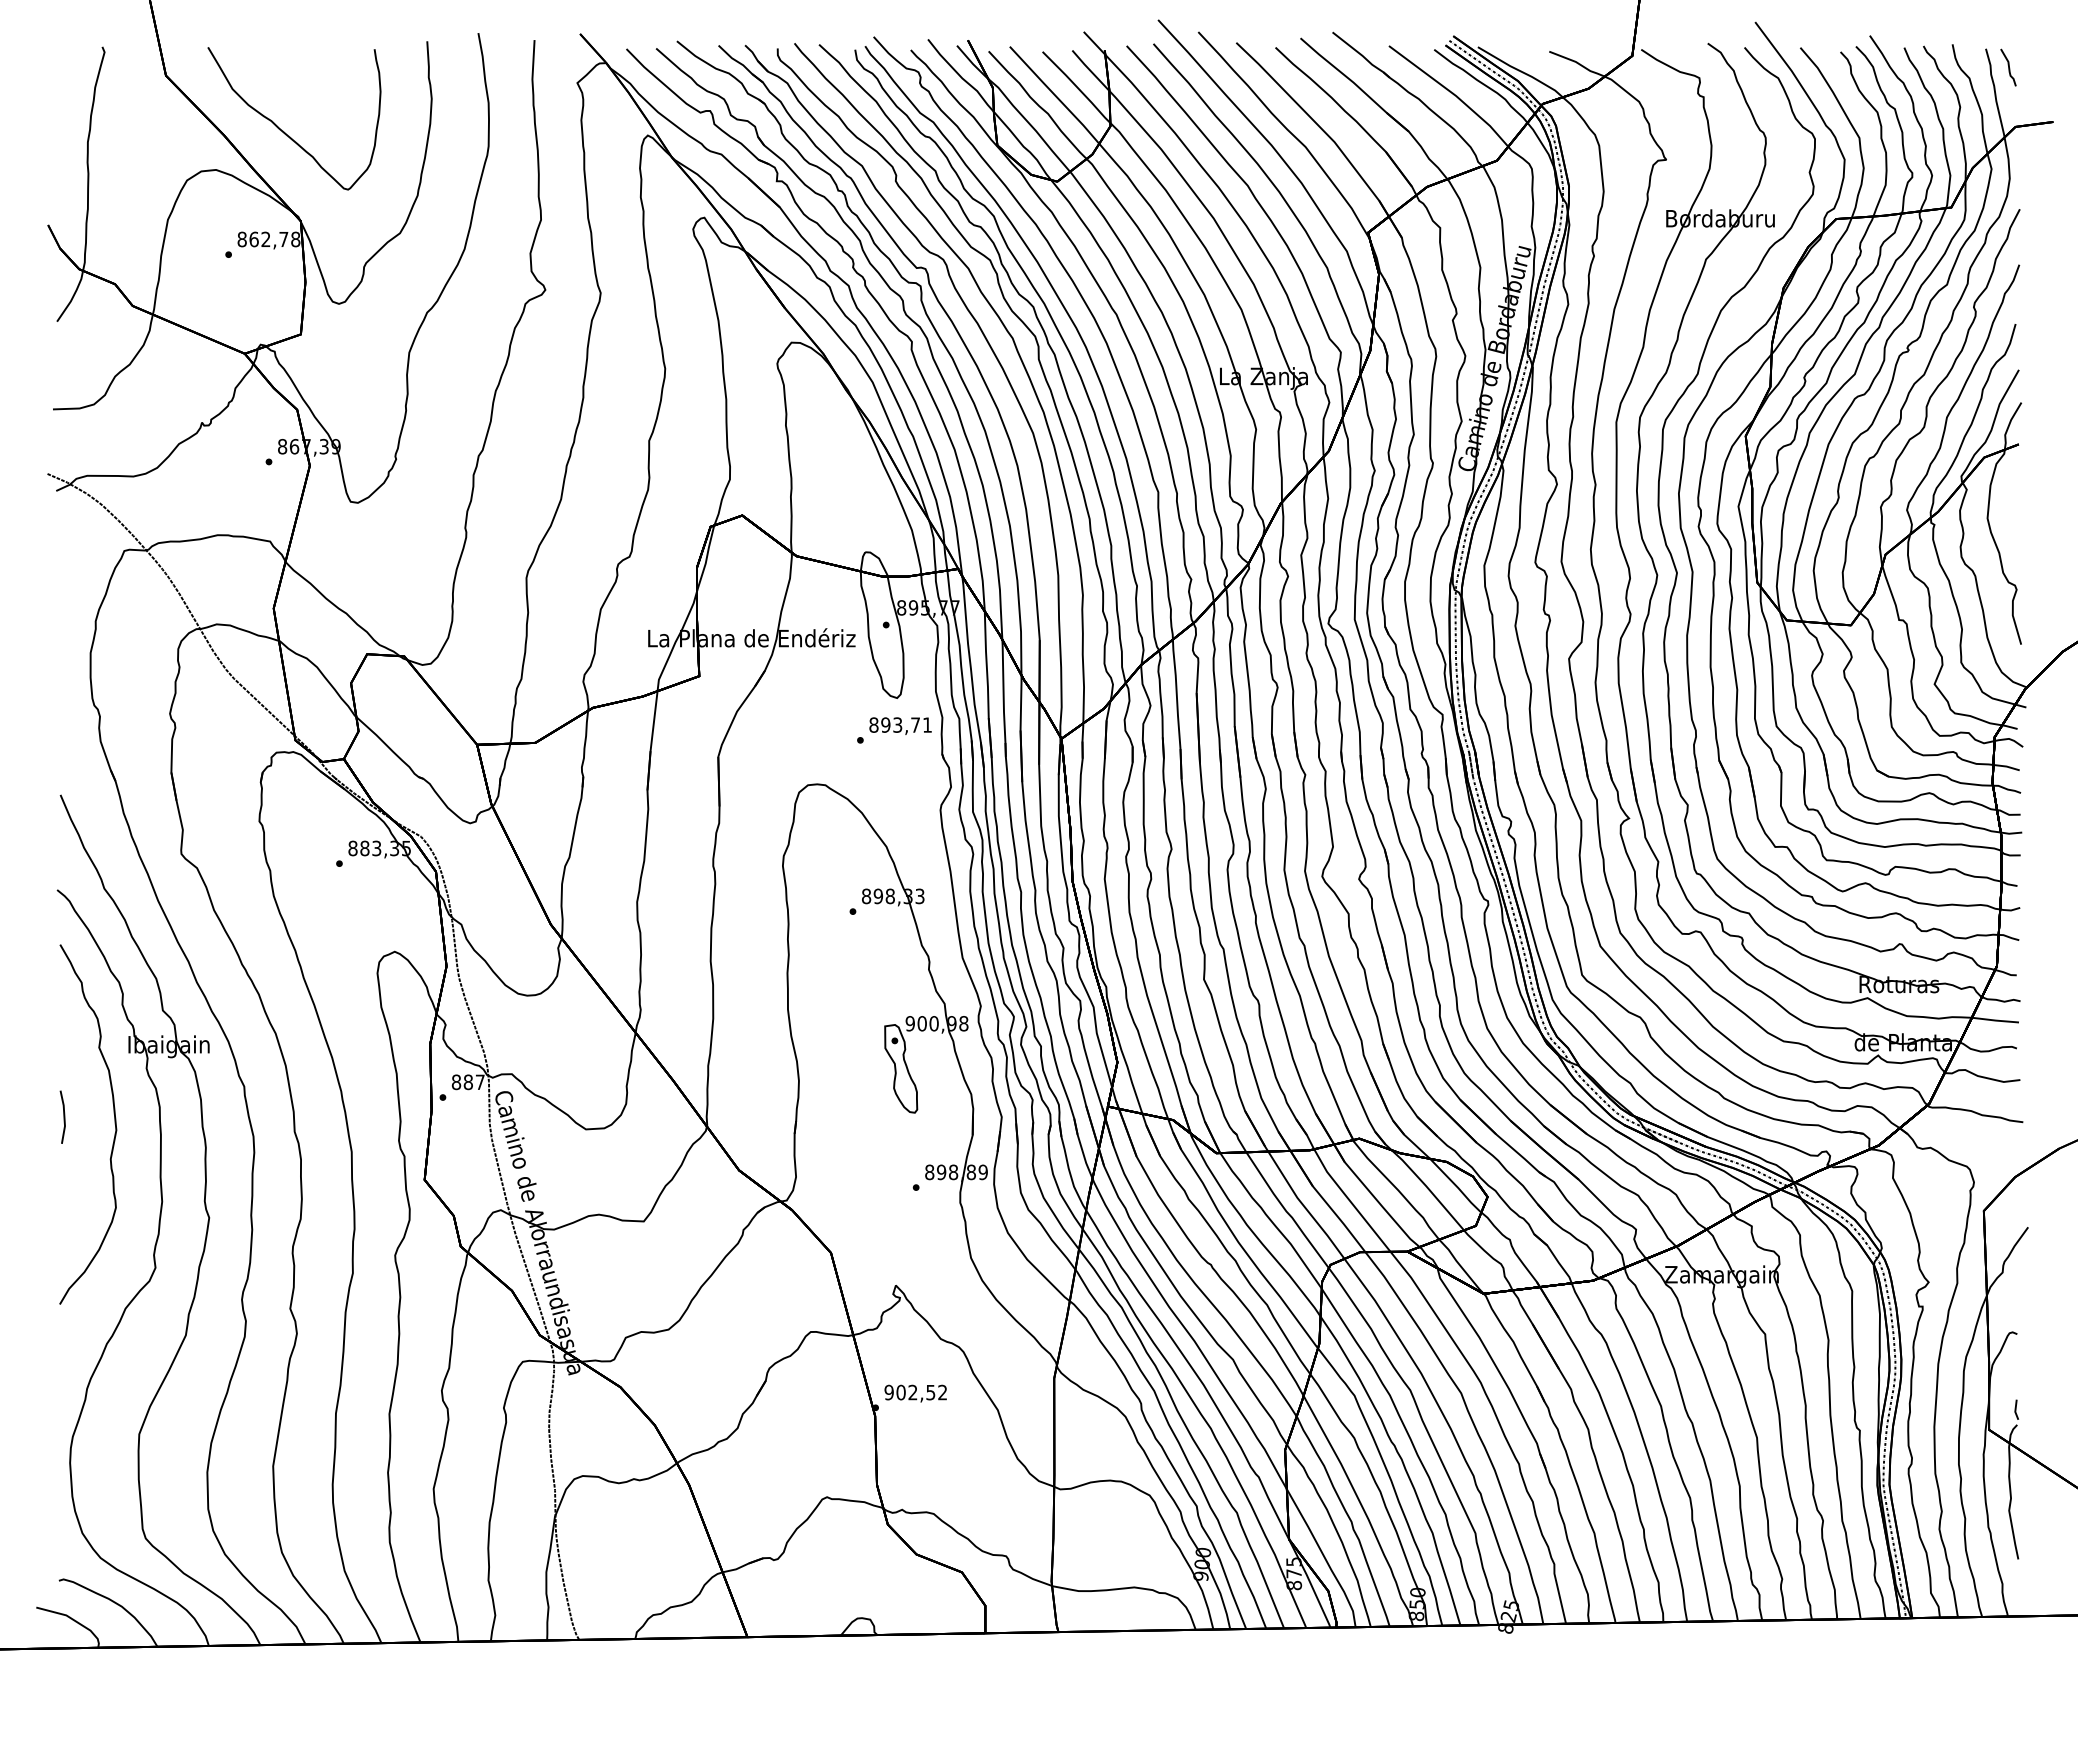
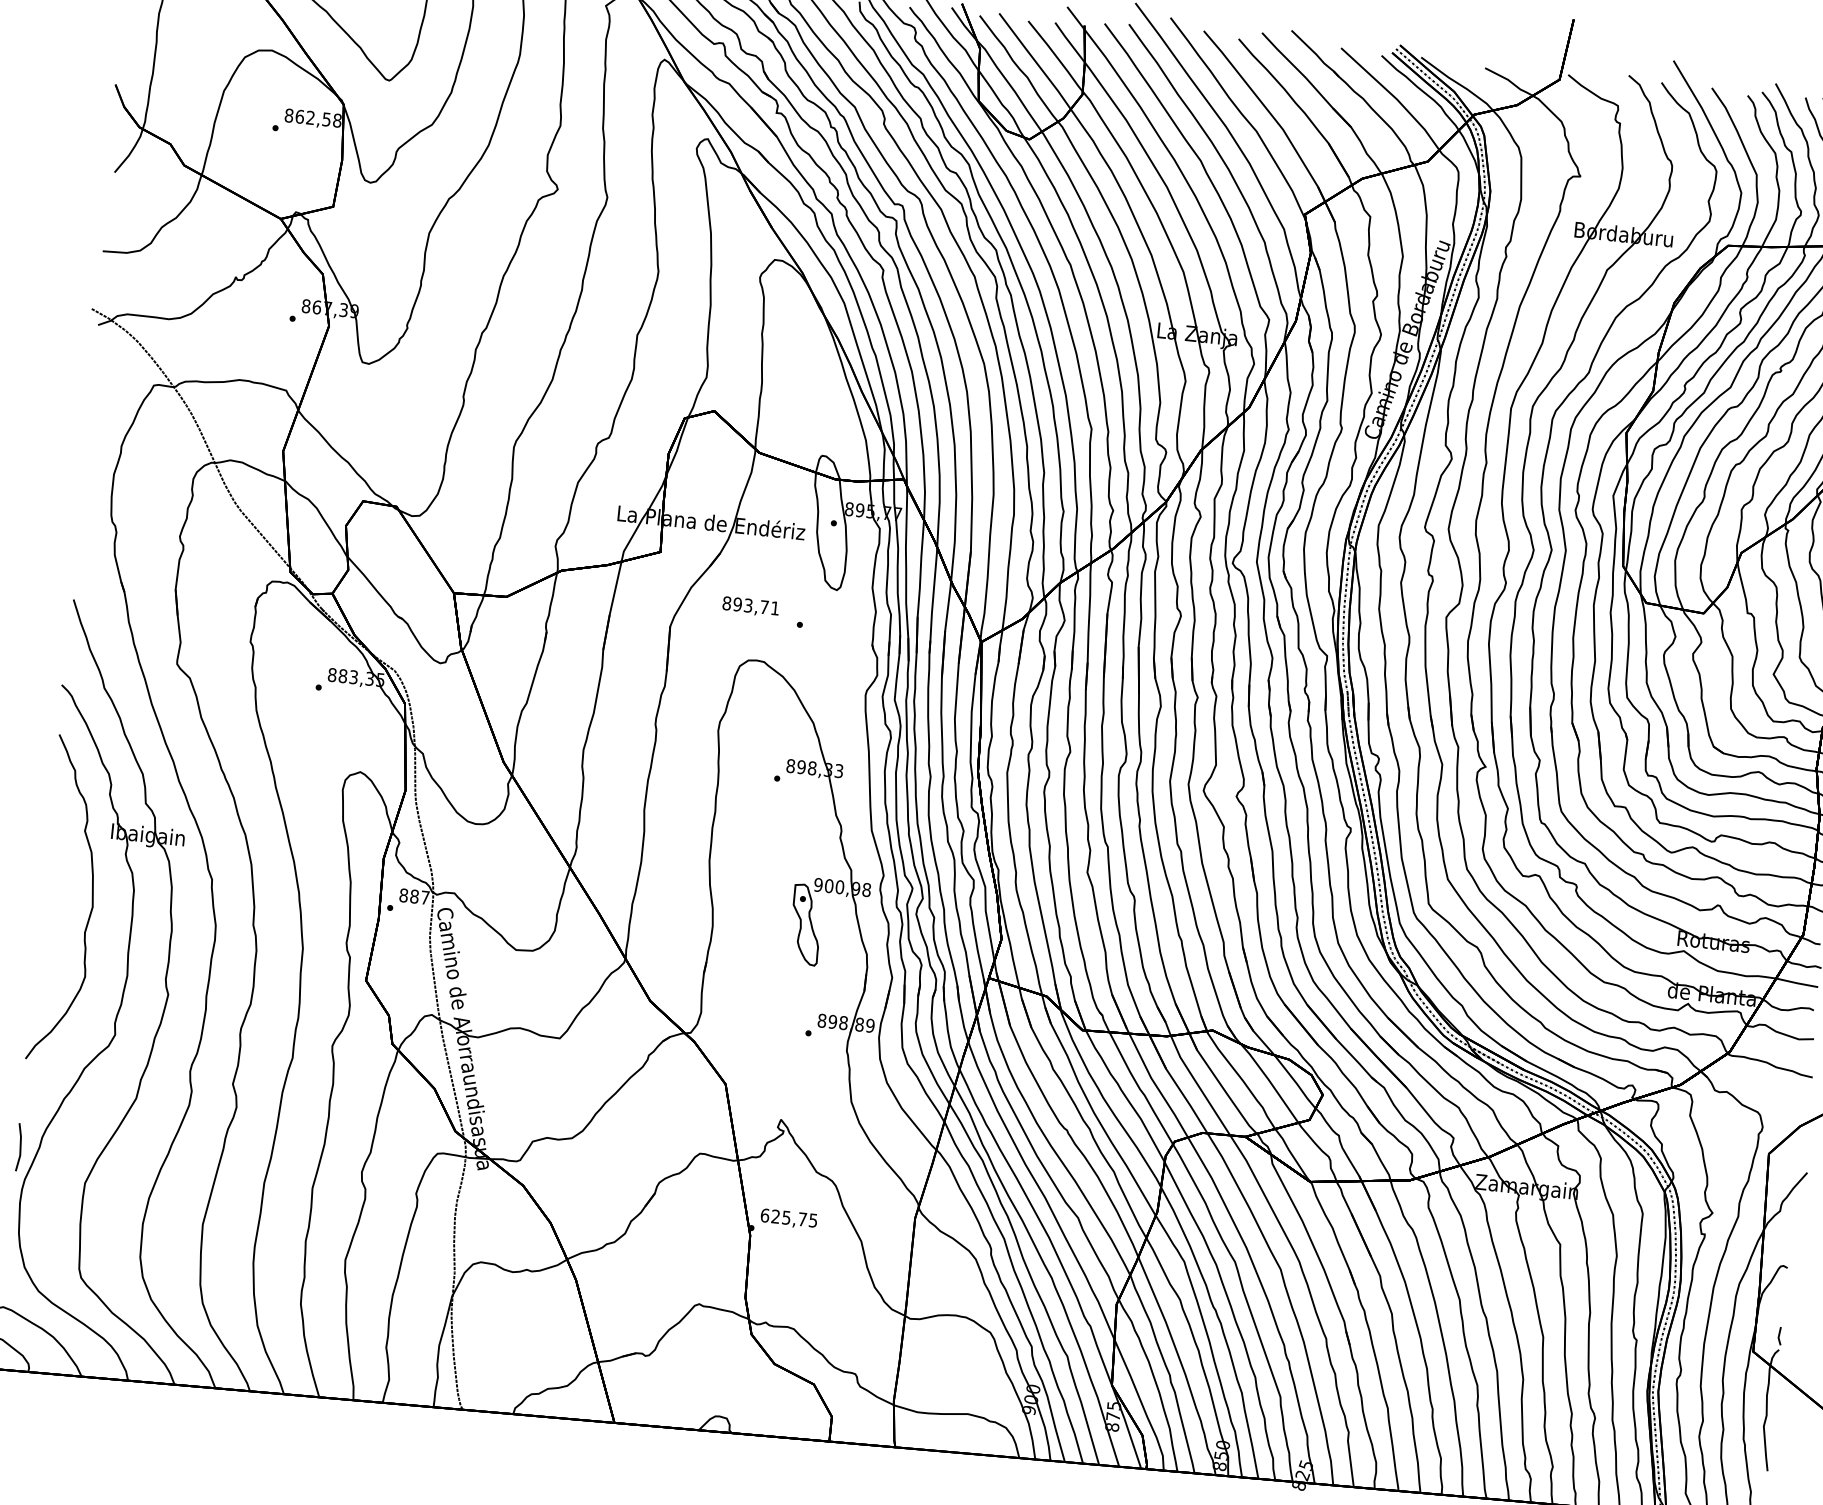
text: (283, 239) -> (326, 119), 862,78 -> 862,58
text: (900, 725) -> (750, 606), moved
line: (63, 1116) -> (19, 1146), moved
text: (915, 1392) -> (788, 1217), 902,52 -> 625,75

